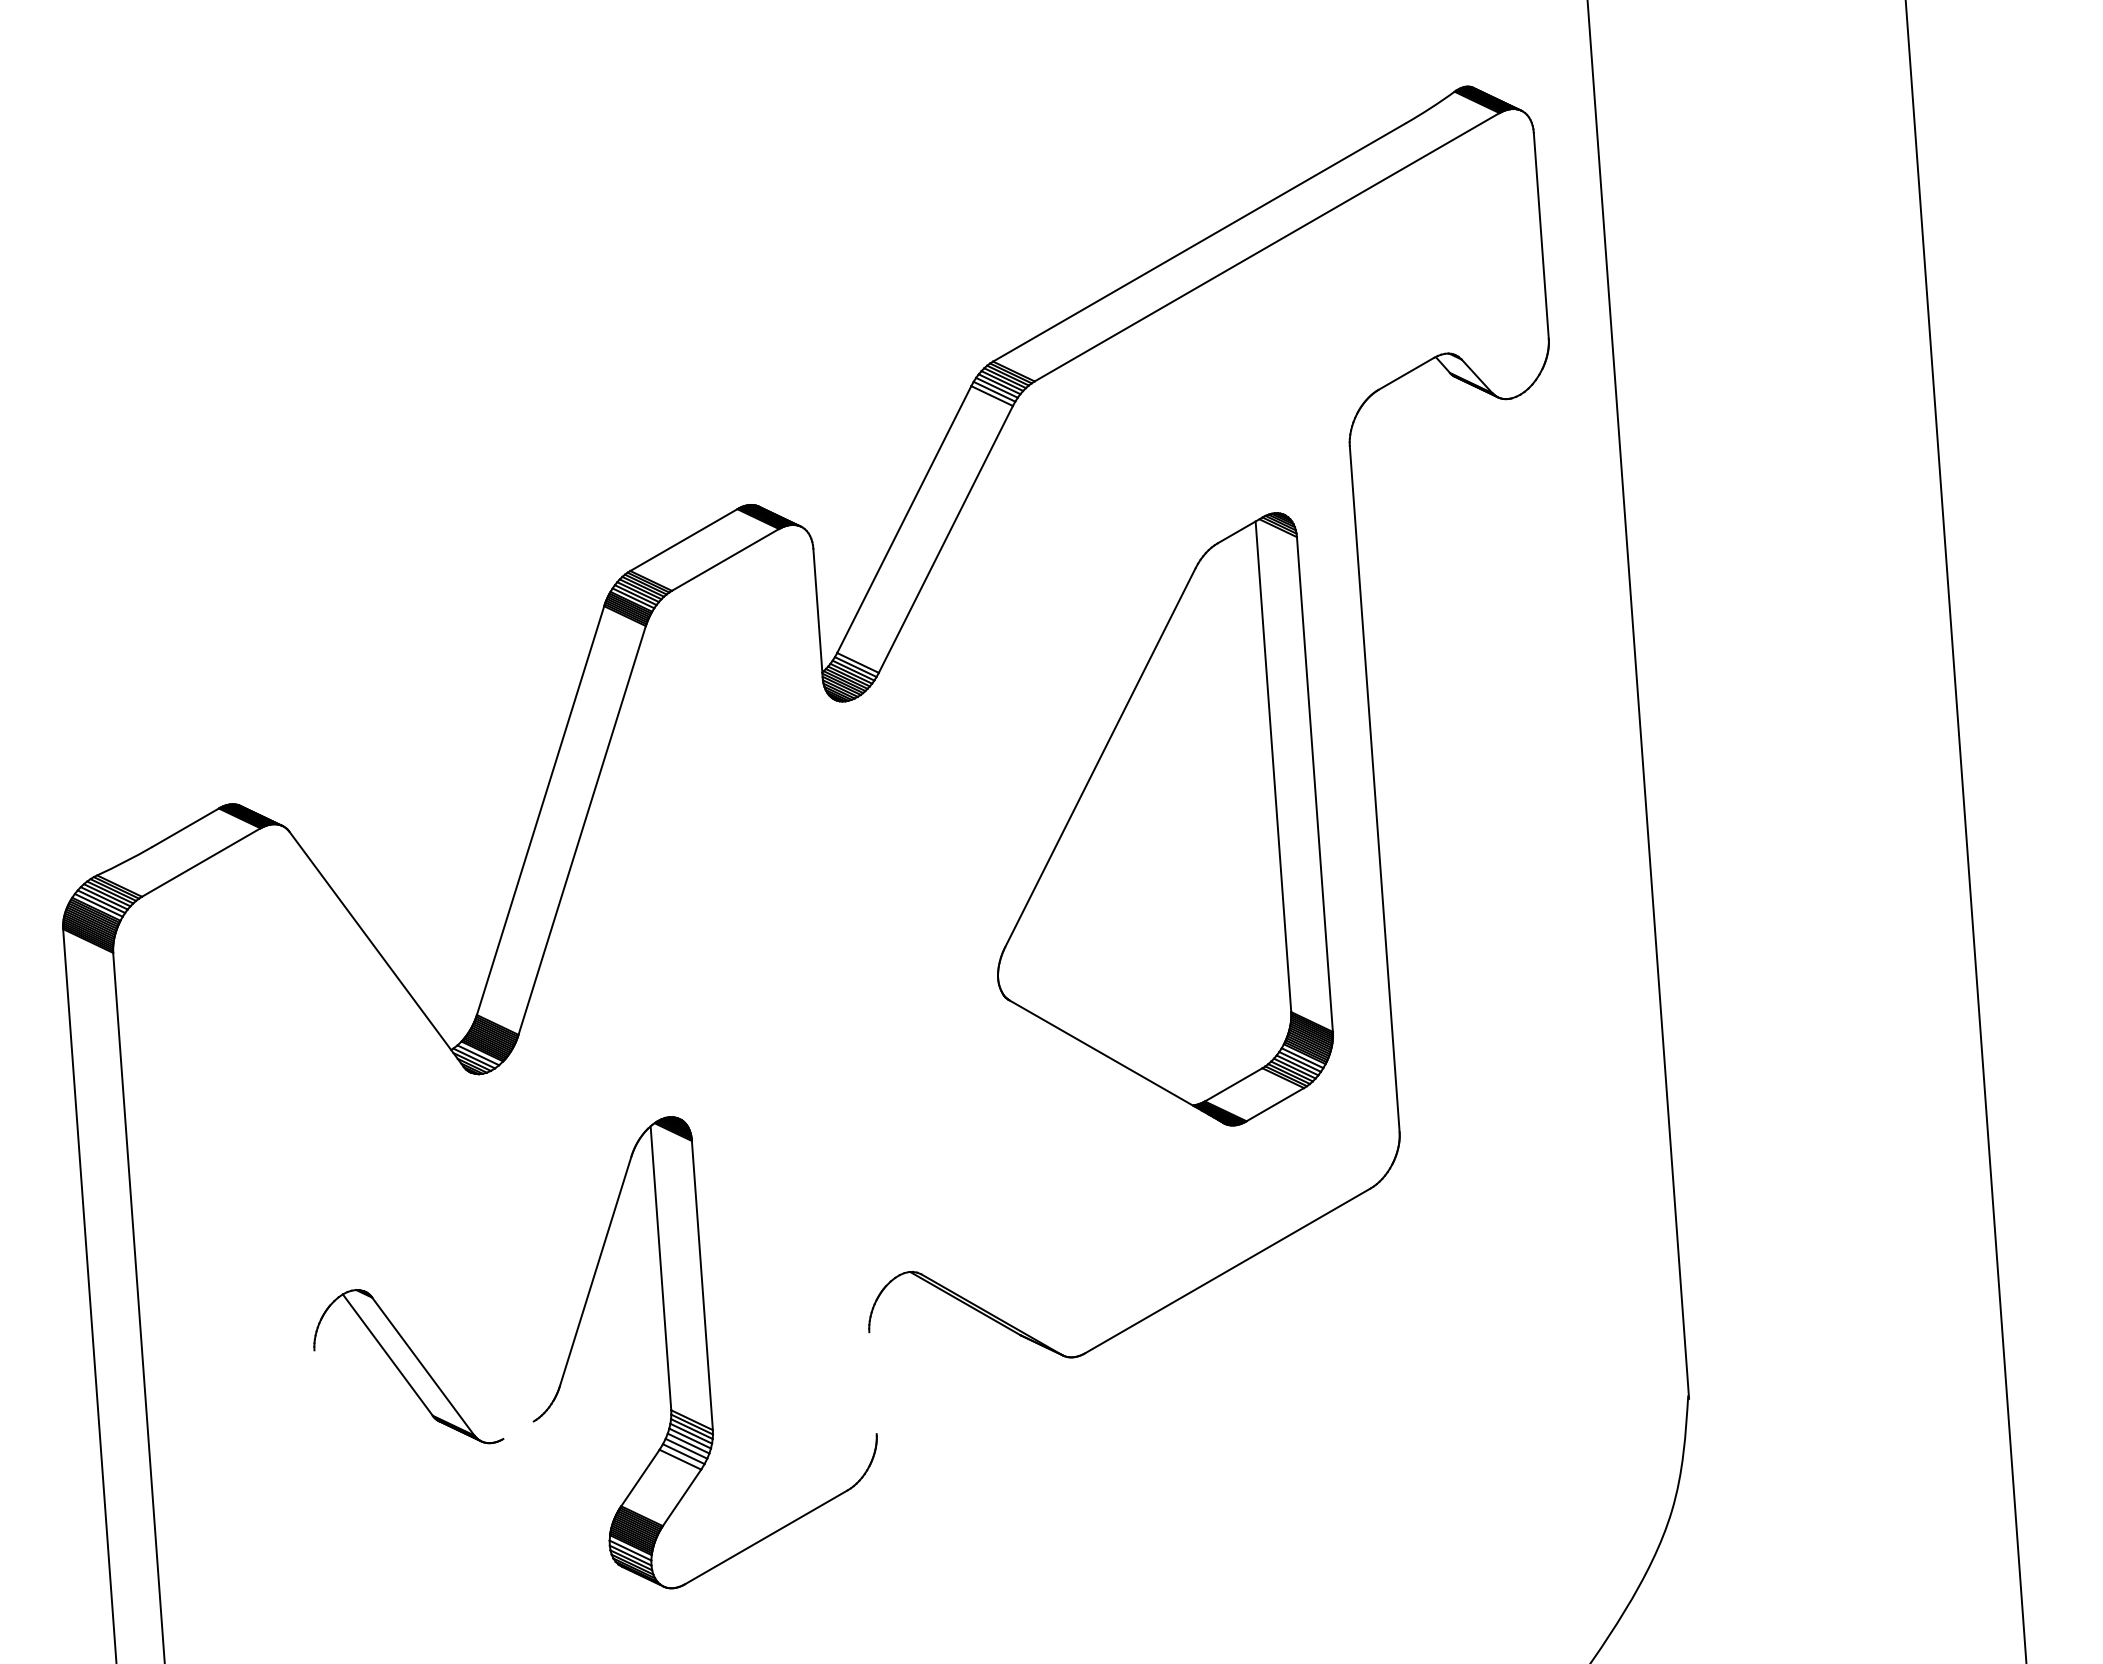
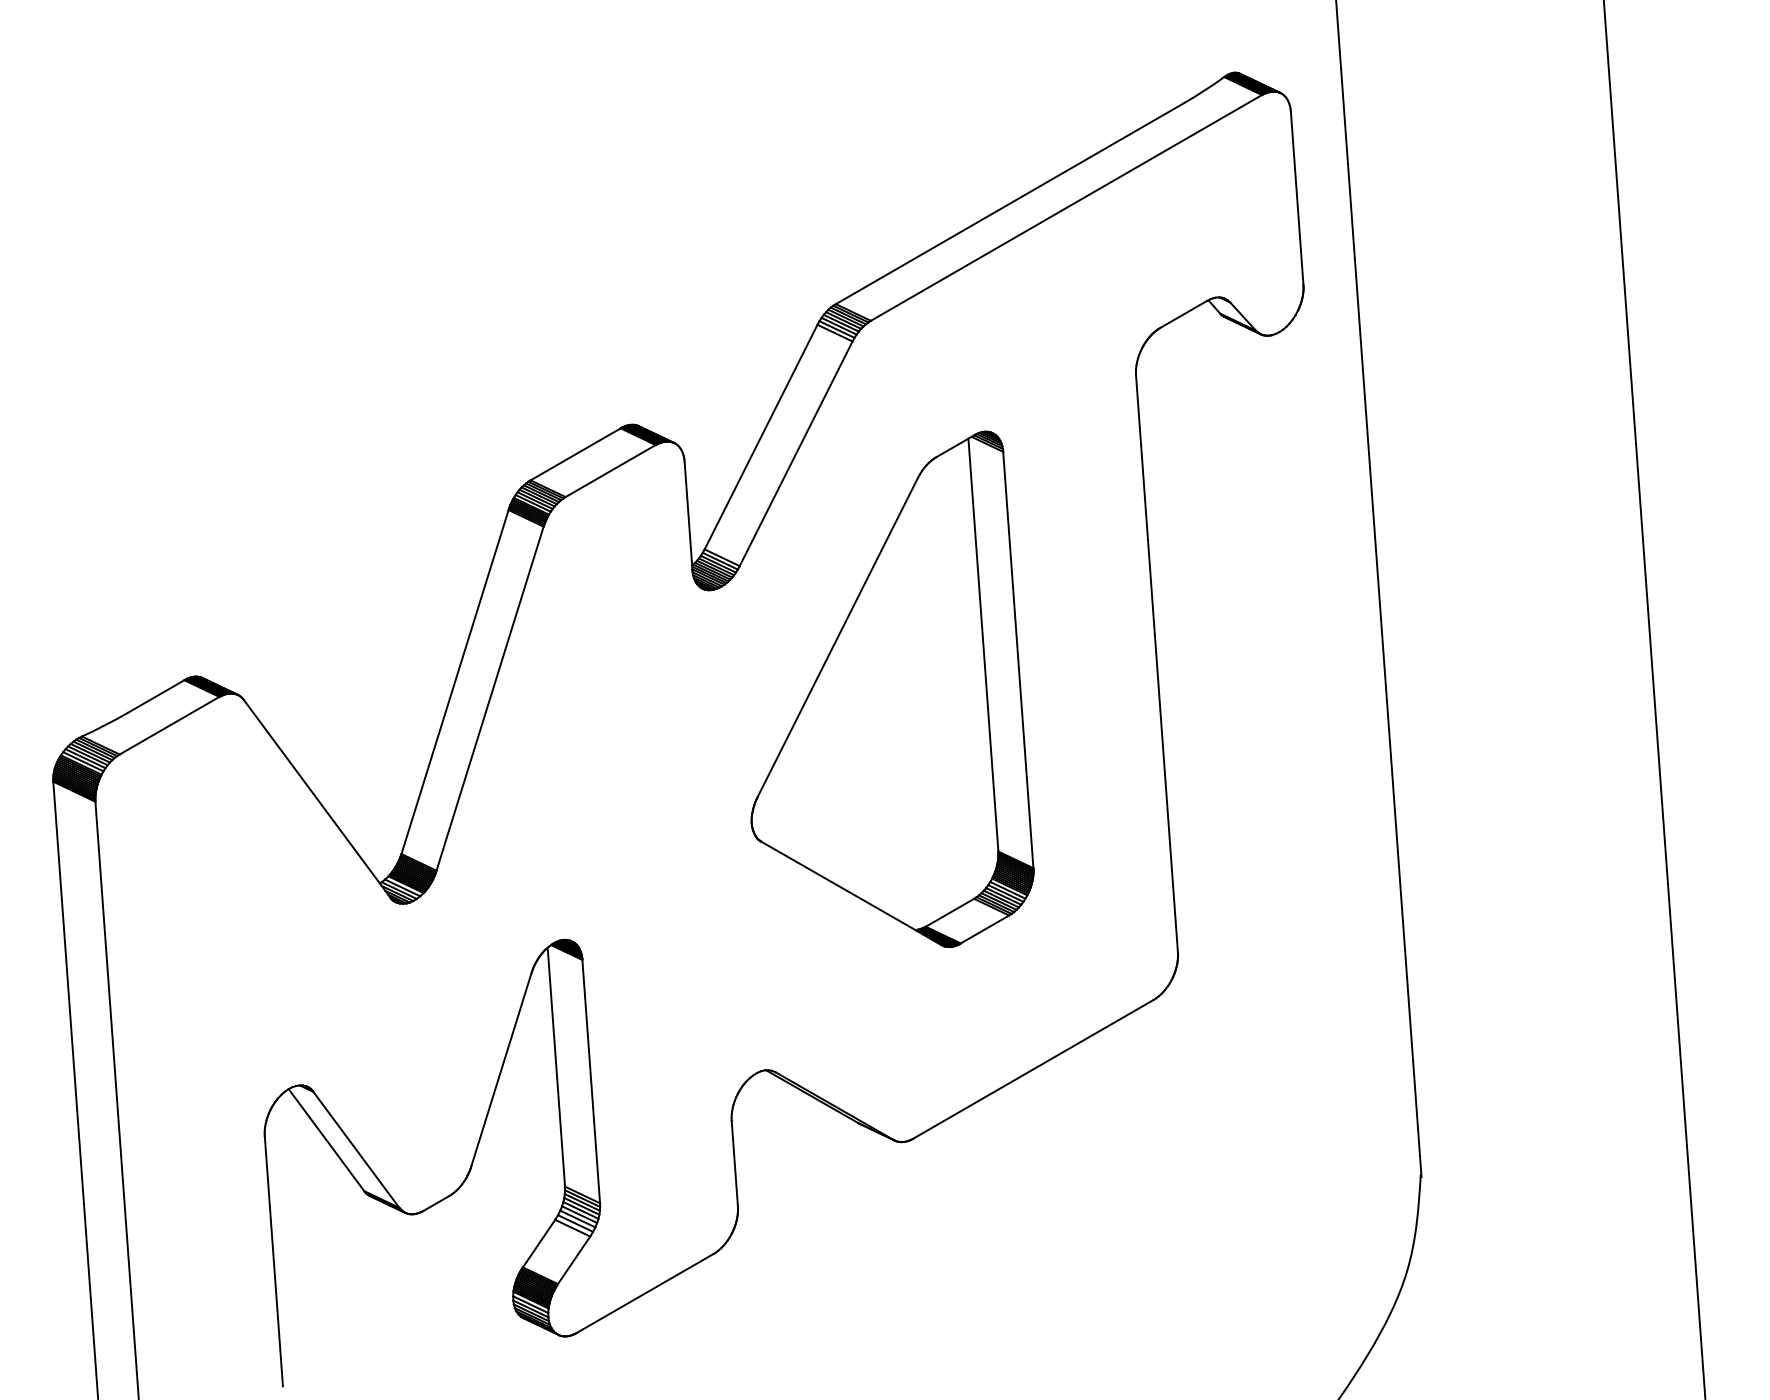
part: (1165, 819) -> (892, 689), moved
line: (872, 1383) -> (734, 1164), added
line: (518, 1430) -> (436, 1203), added
line: (325, 1498) -> (274, 1260), added

